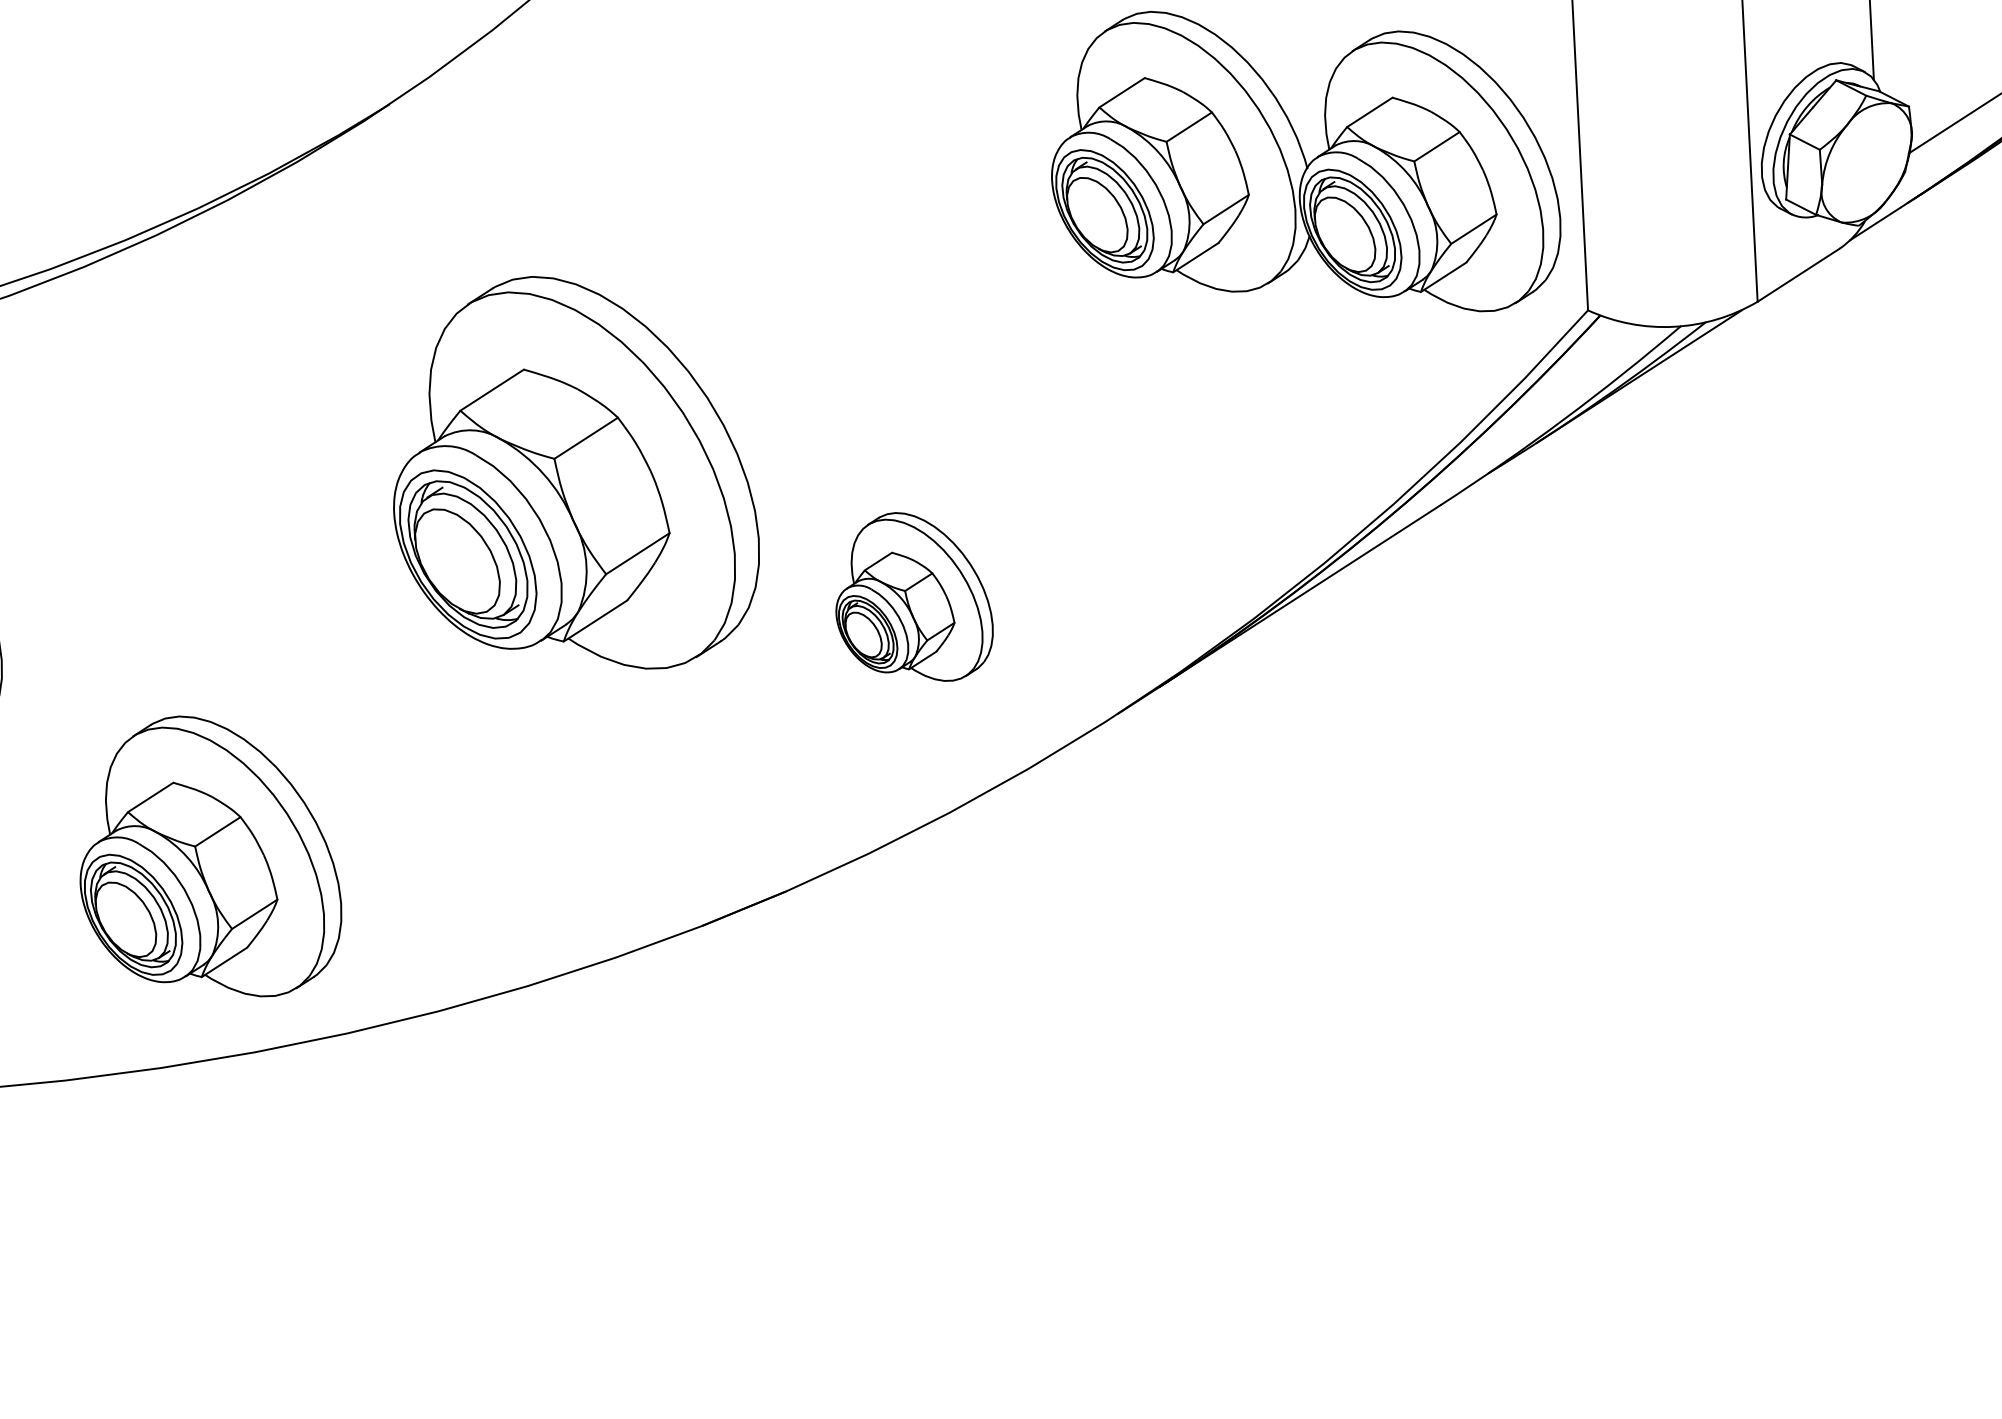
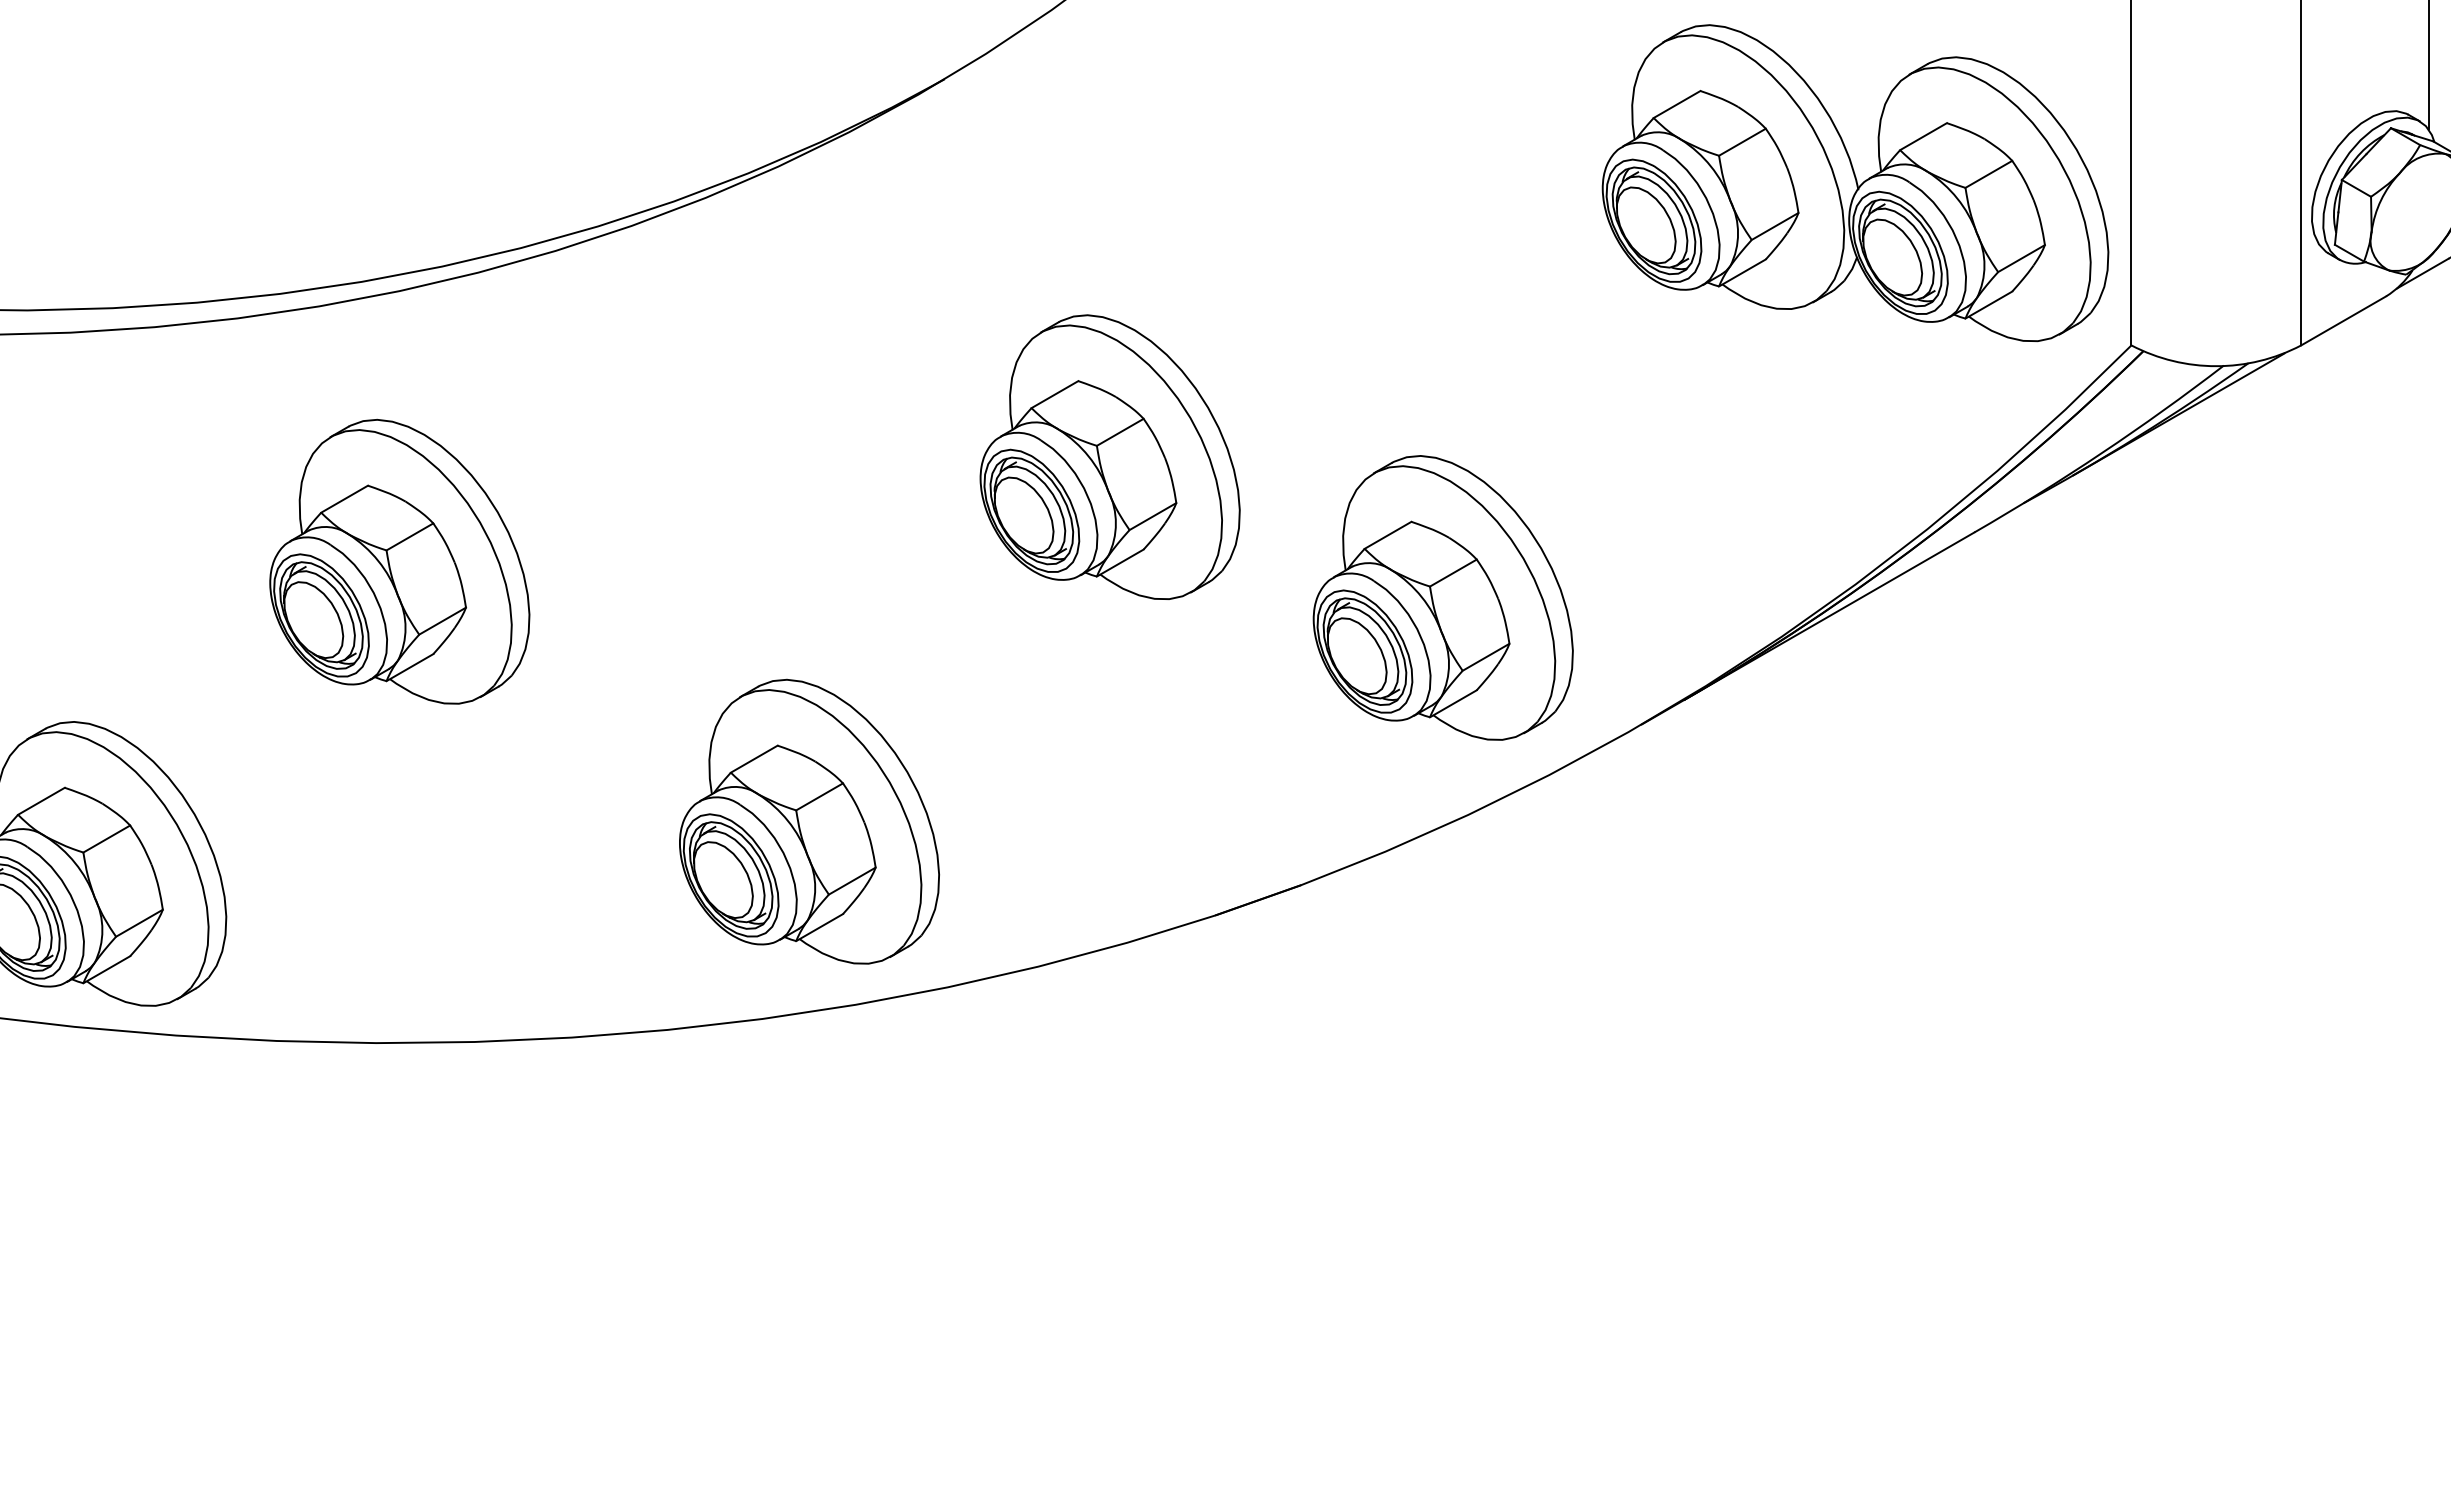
part: (573, 473) -> (1109, 456), size x0.71
part: (912, 596) -> (1442, 597), size x1.67
part: (209, 856) -> (809, 821), moved

